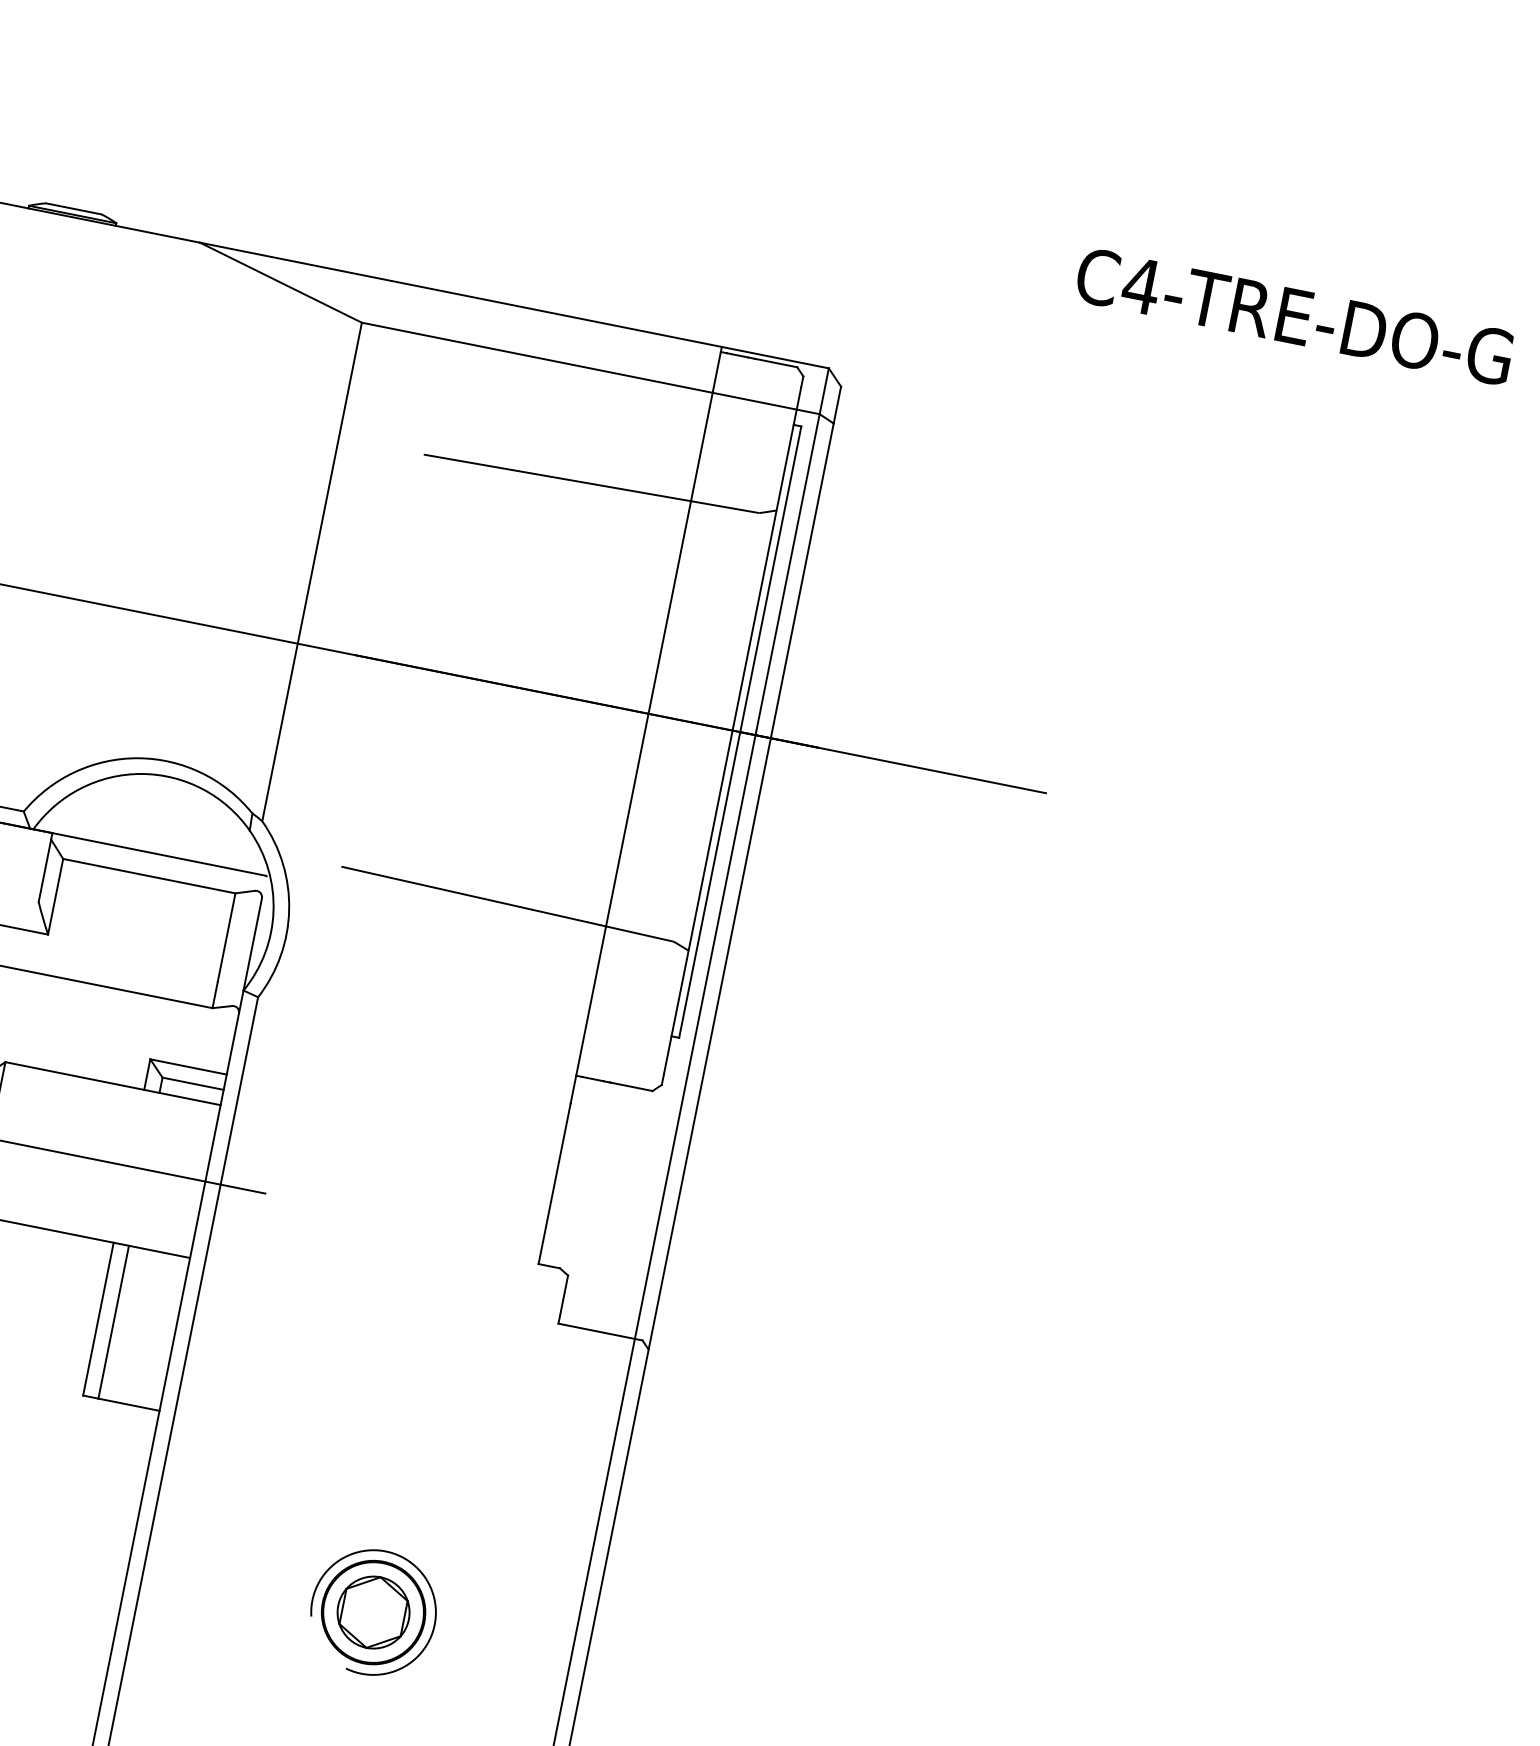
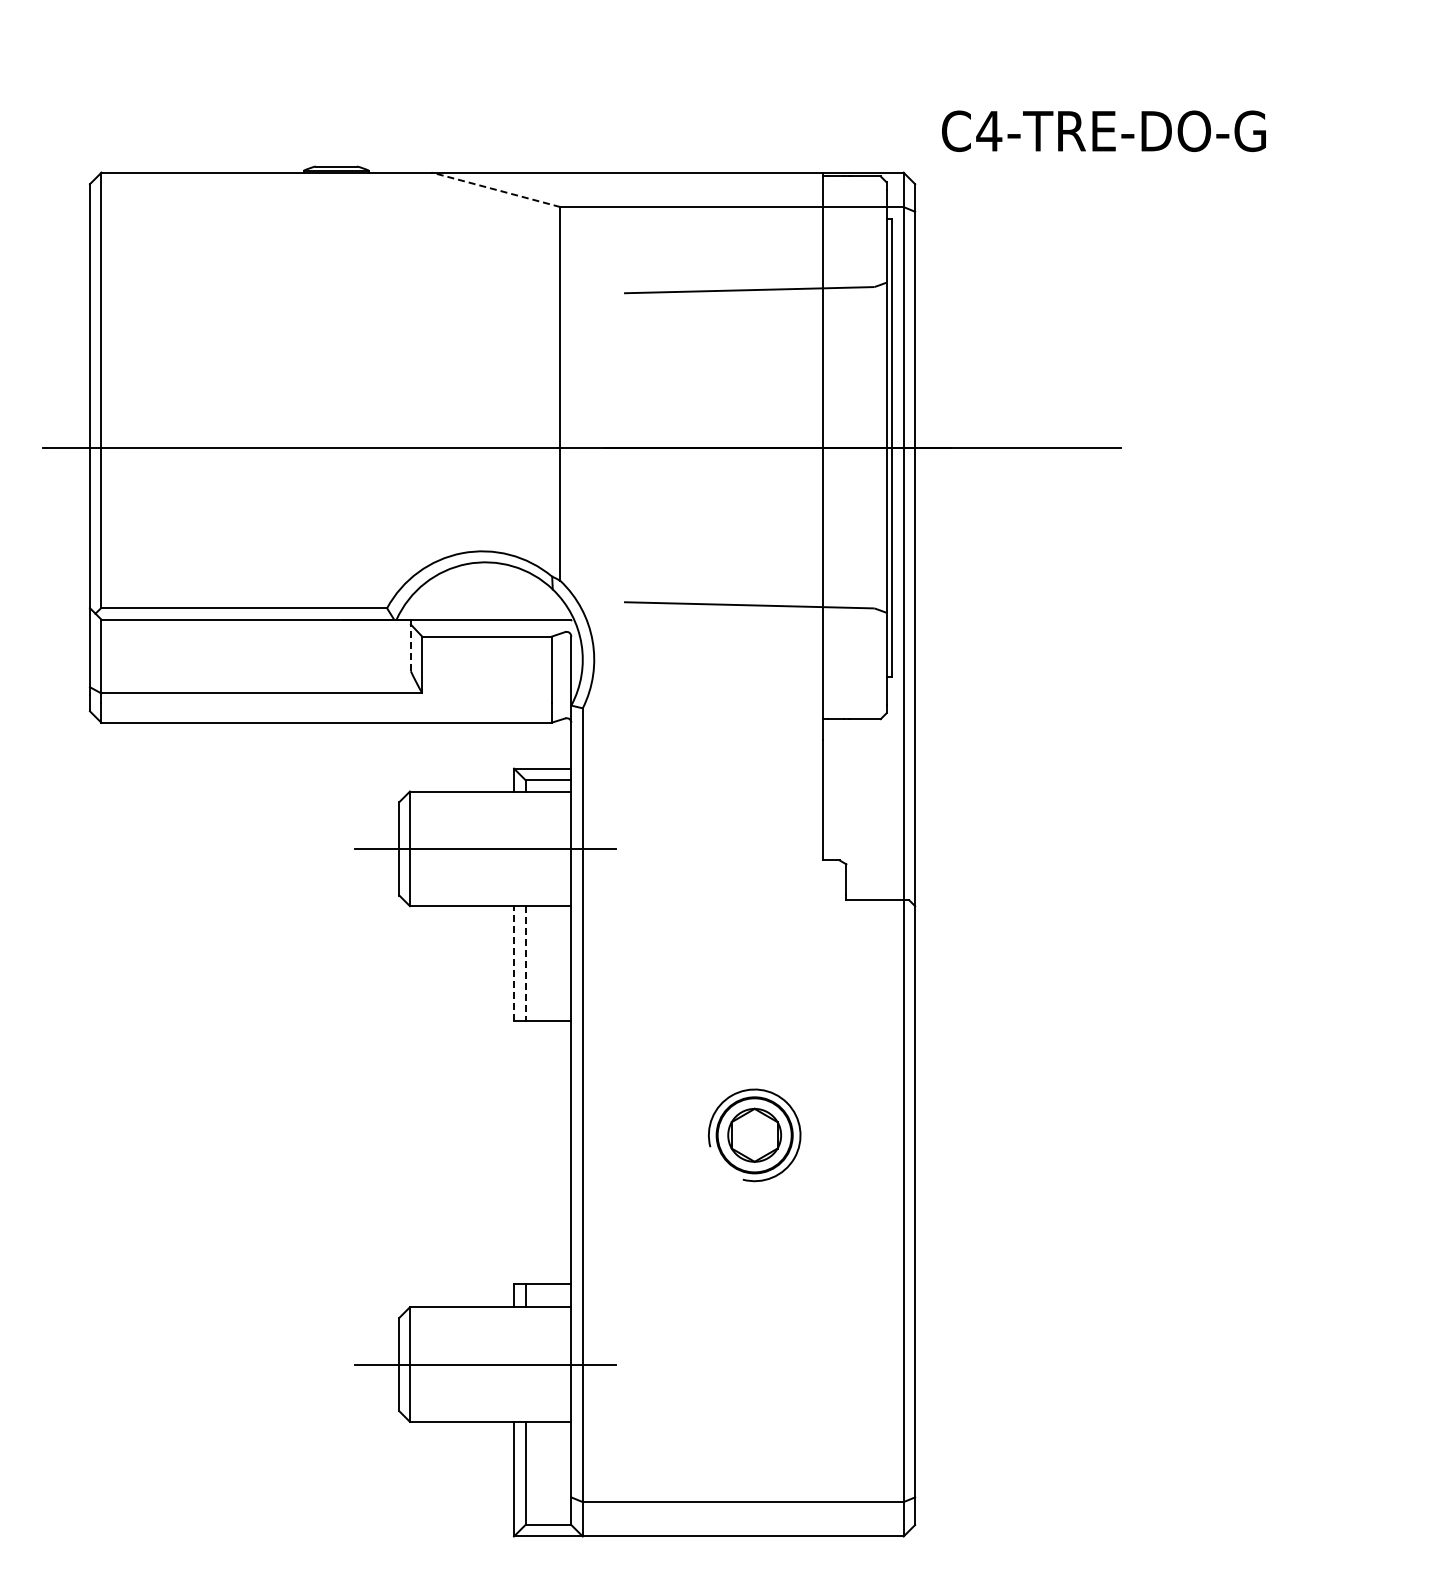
line: (279, 281) -> (495, 189), solid -> dashed
text: (1294, 315) -> (1103, 130), moved
line: (44, 870) -> (410, 647), solid -> dashed
line: (99, 1318) -> (514, 962), solid -> dashed
line: (113, 1322) -> (525, 963), solid -> dashed

